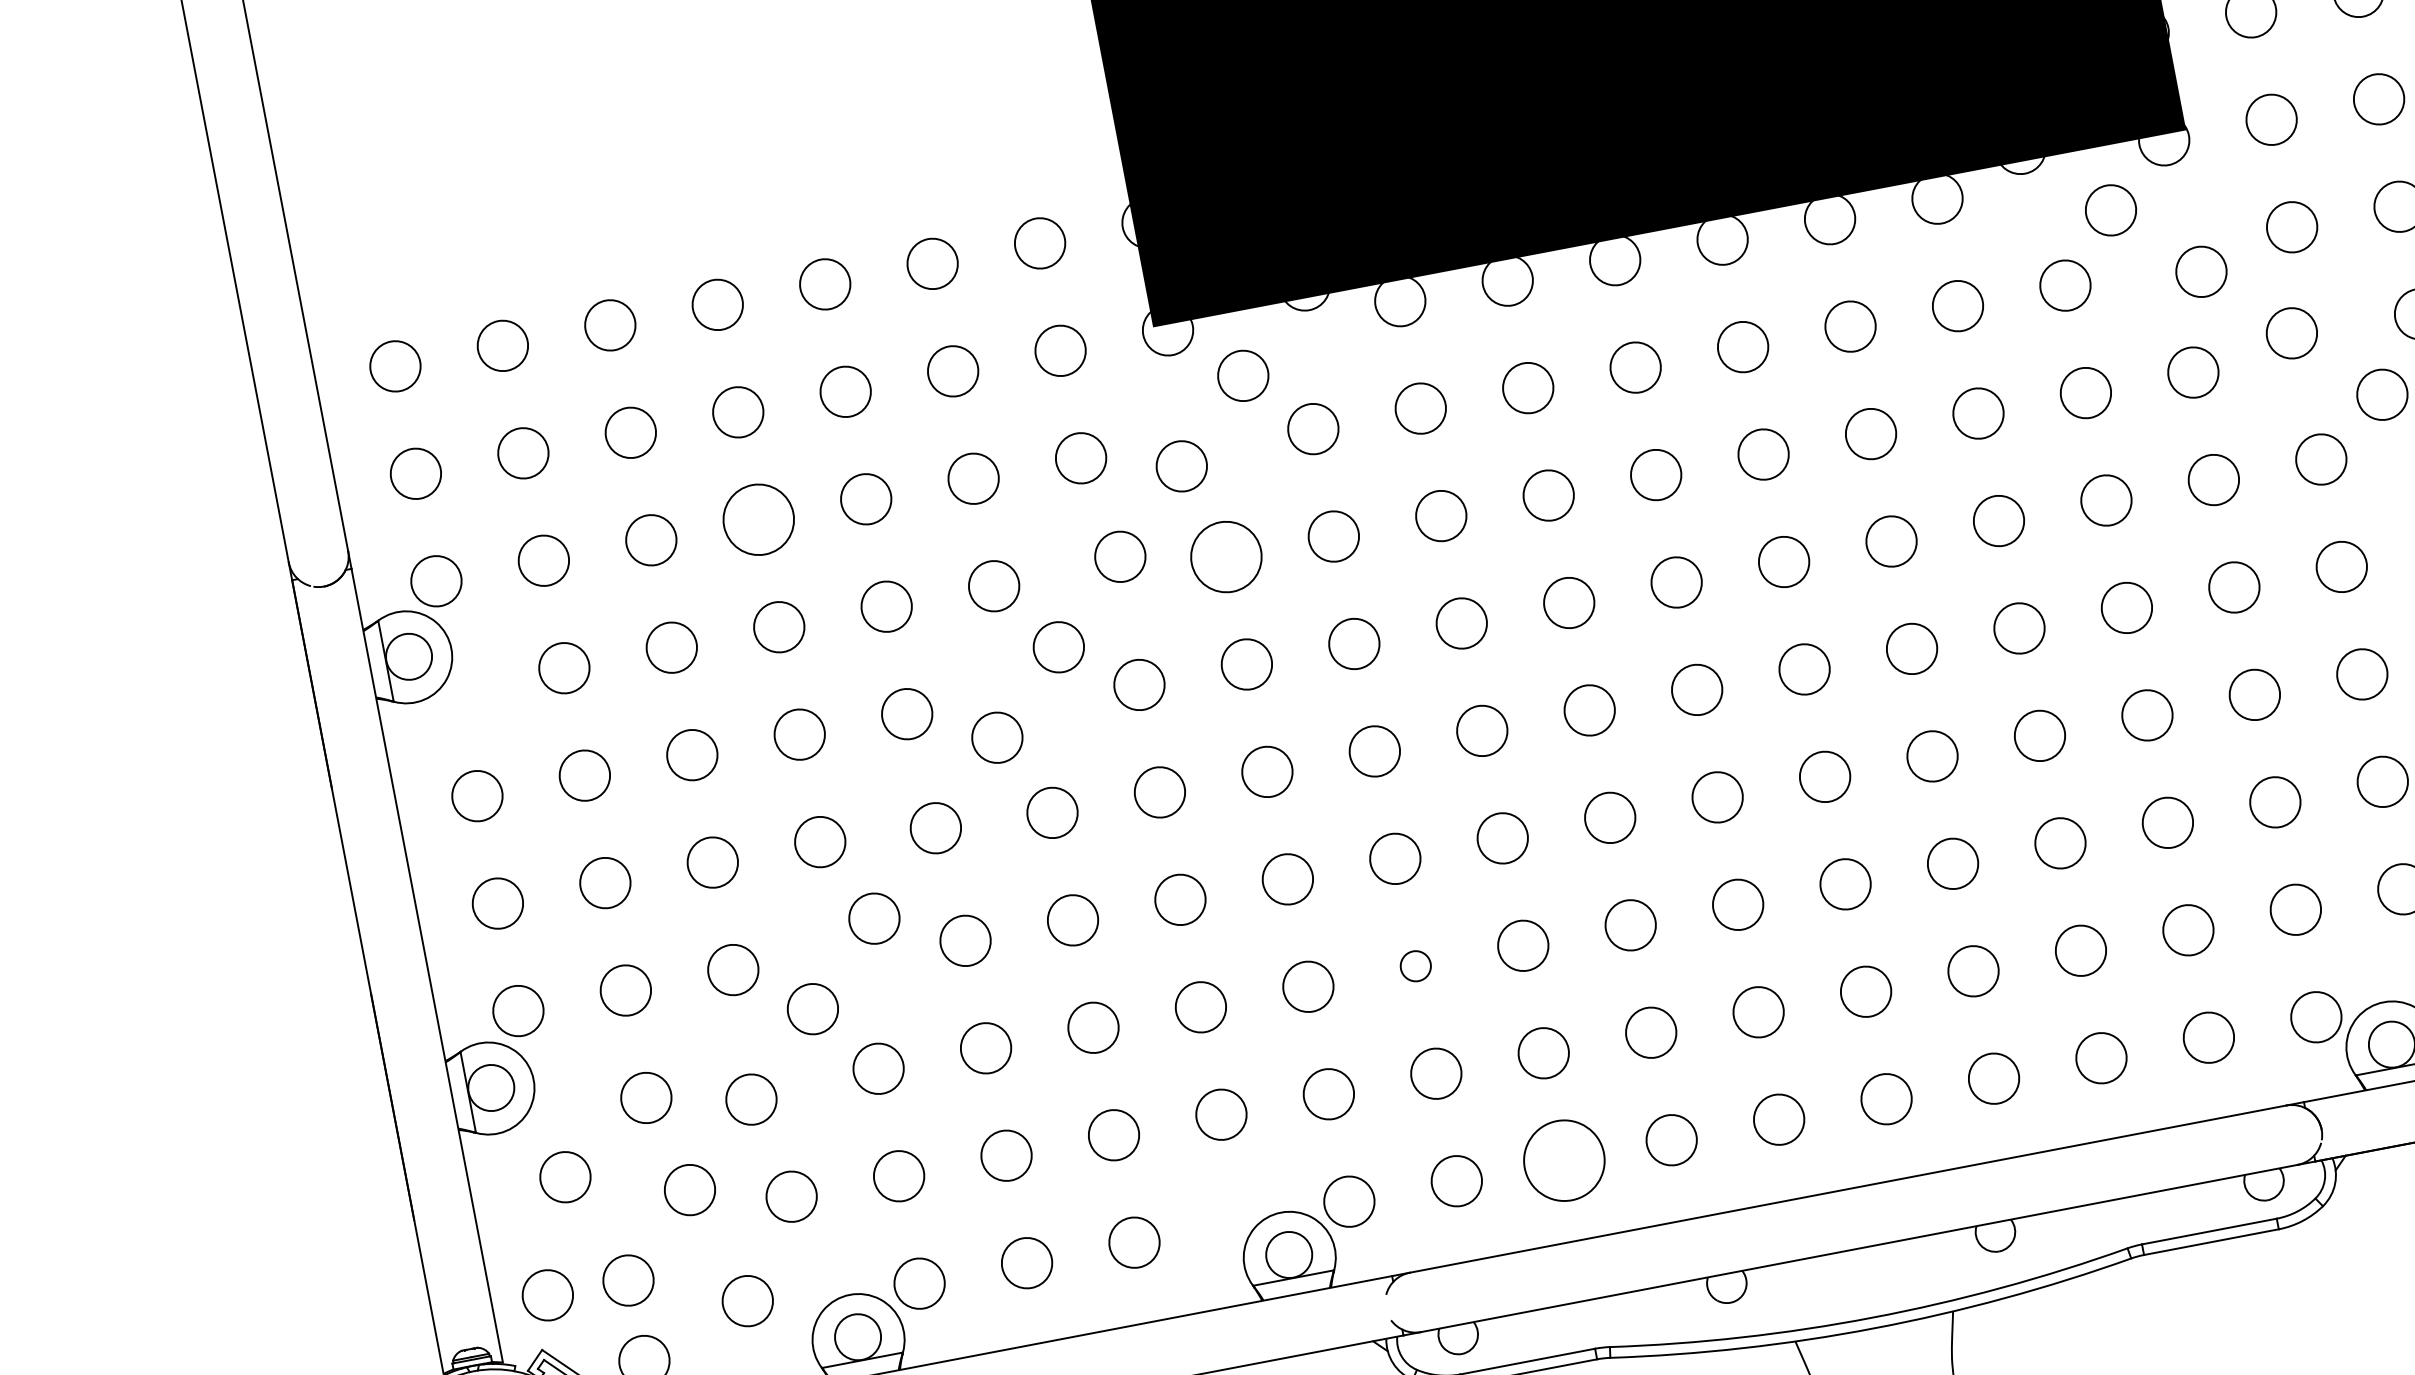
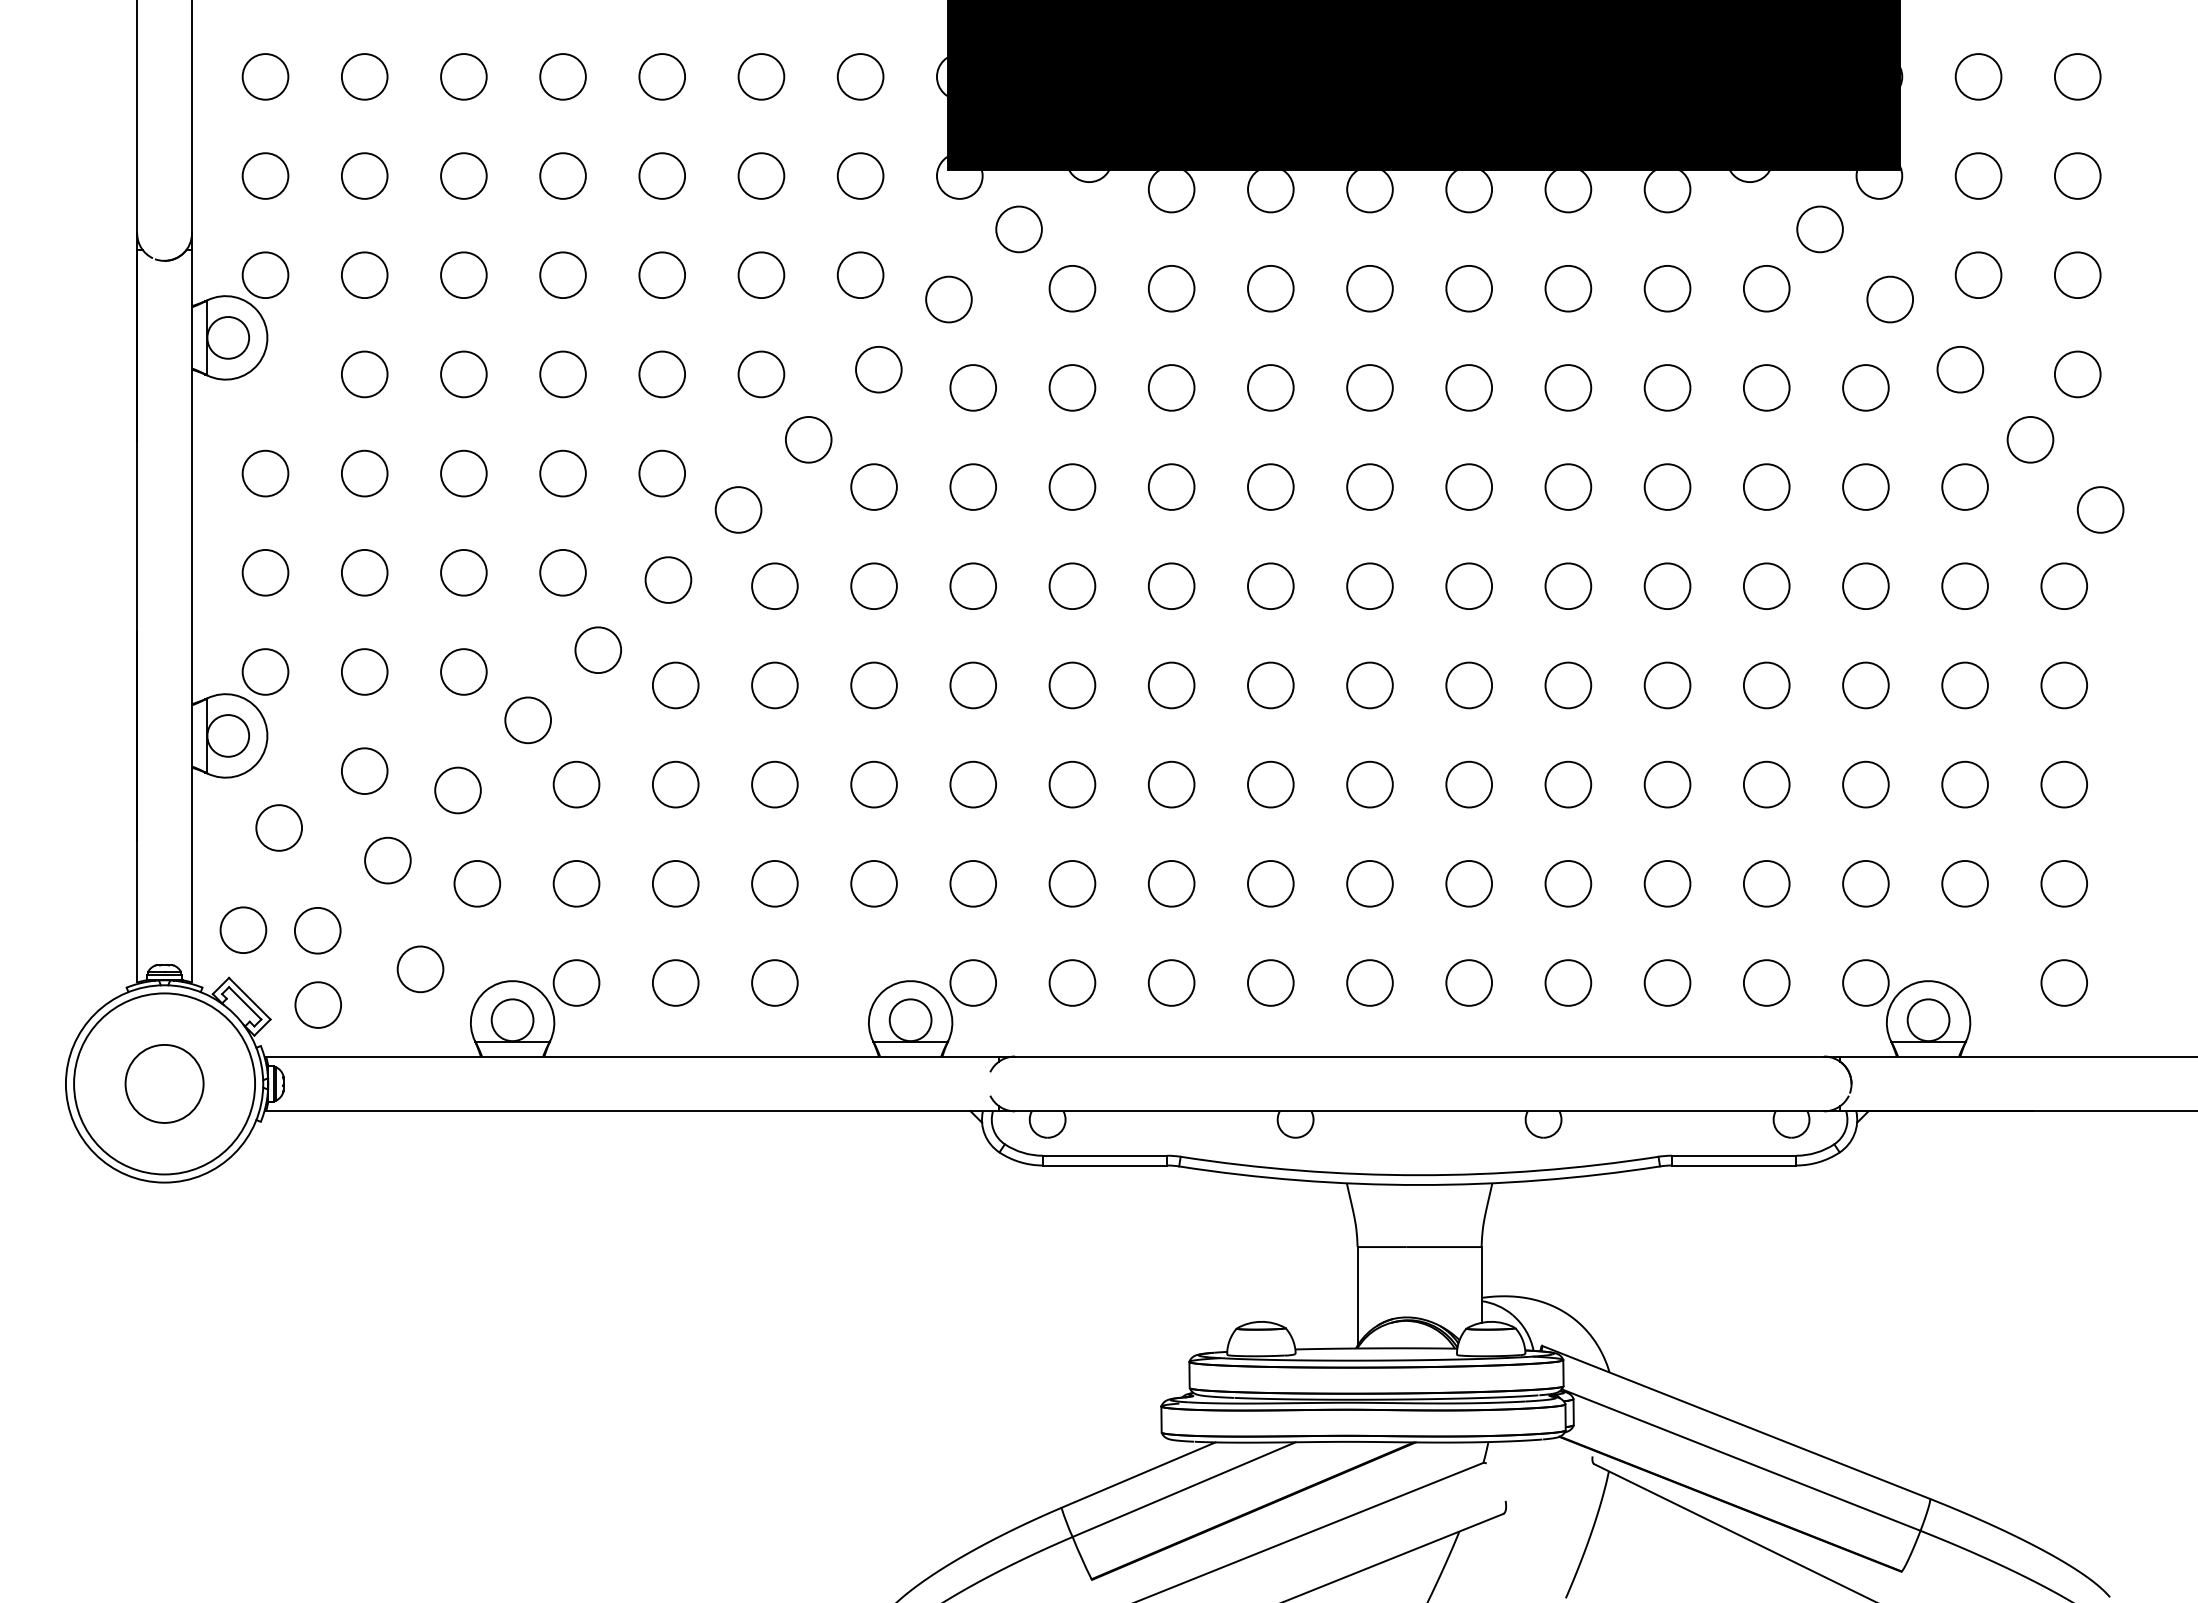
circle: (758, 520) -> (562, 275), size x0.71
circle: (1226, 556) -> (973, 387), size x0.71
circle: (1415, 966) -> (1072, 784), size x1.67
circle: (1564, 1160) -> (1171, 982), size x0.62

